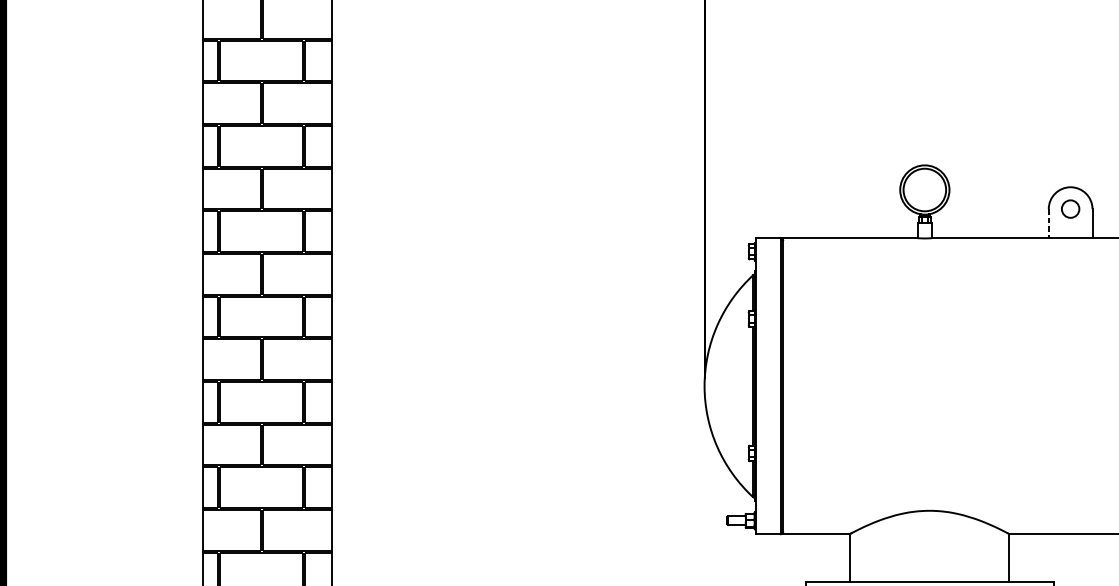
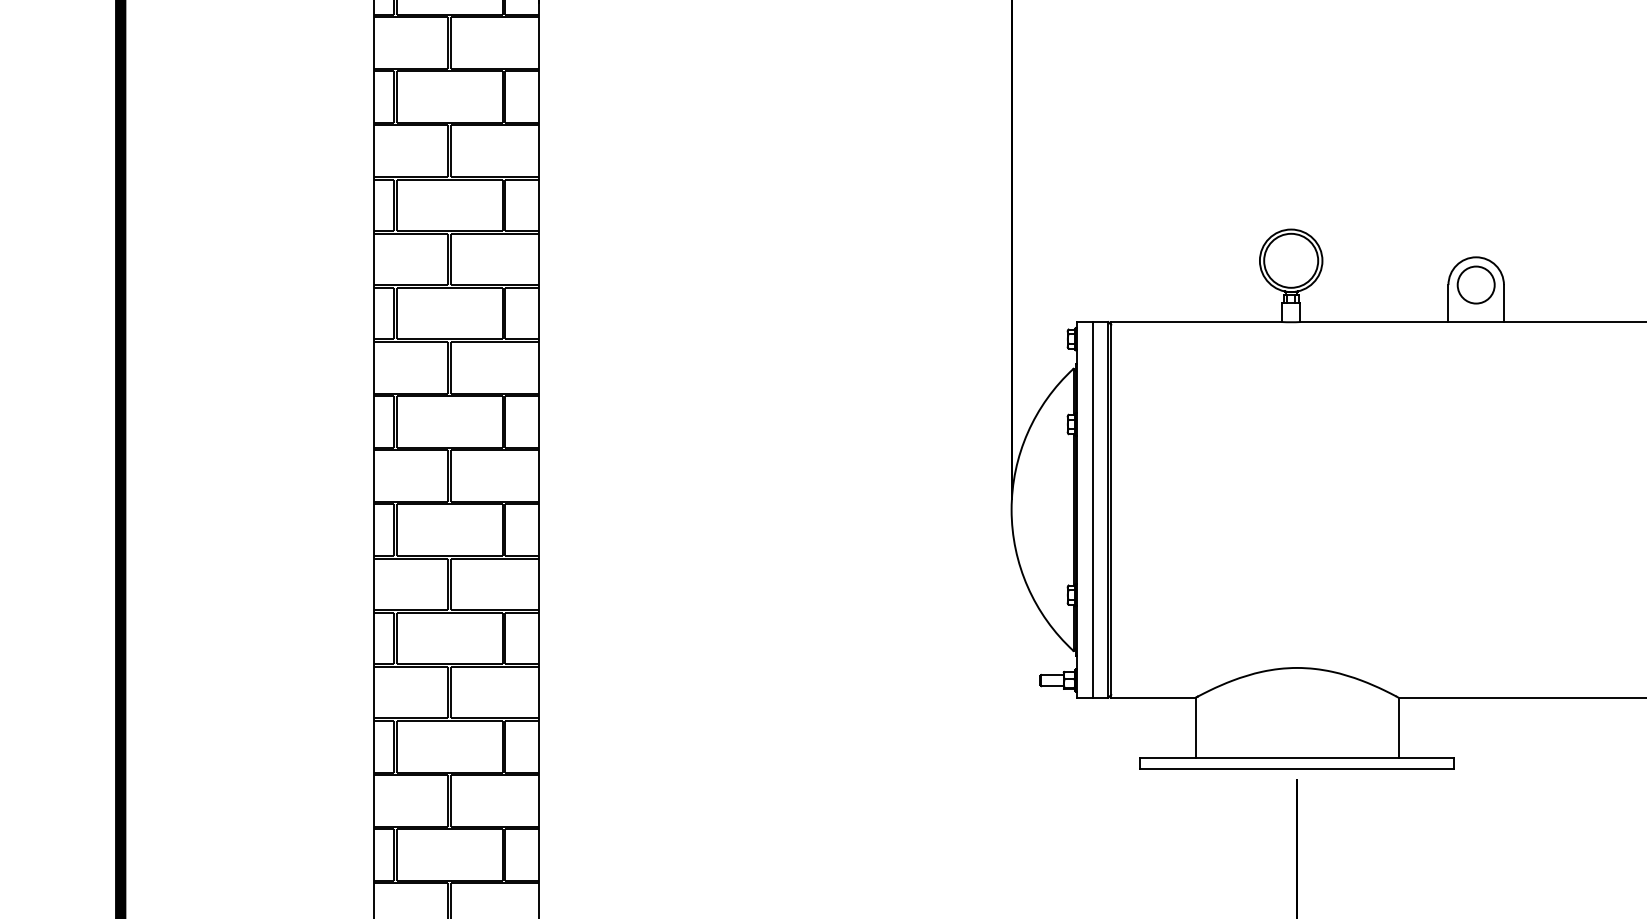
circle: (1070, 208) -> (1475, 284), size x1.67
line: (1048, 223) -> (1448, 303), dashed -> solid
line: (769, 385) -> (1093, 509), added

